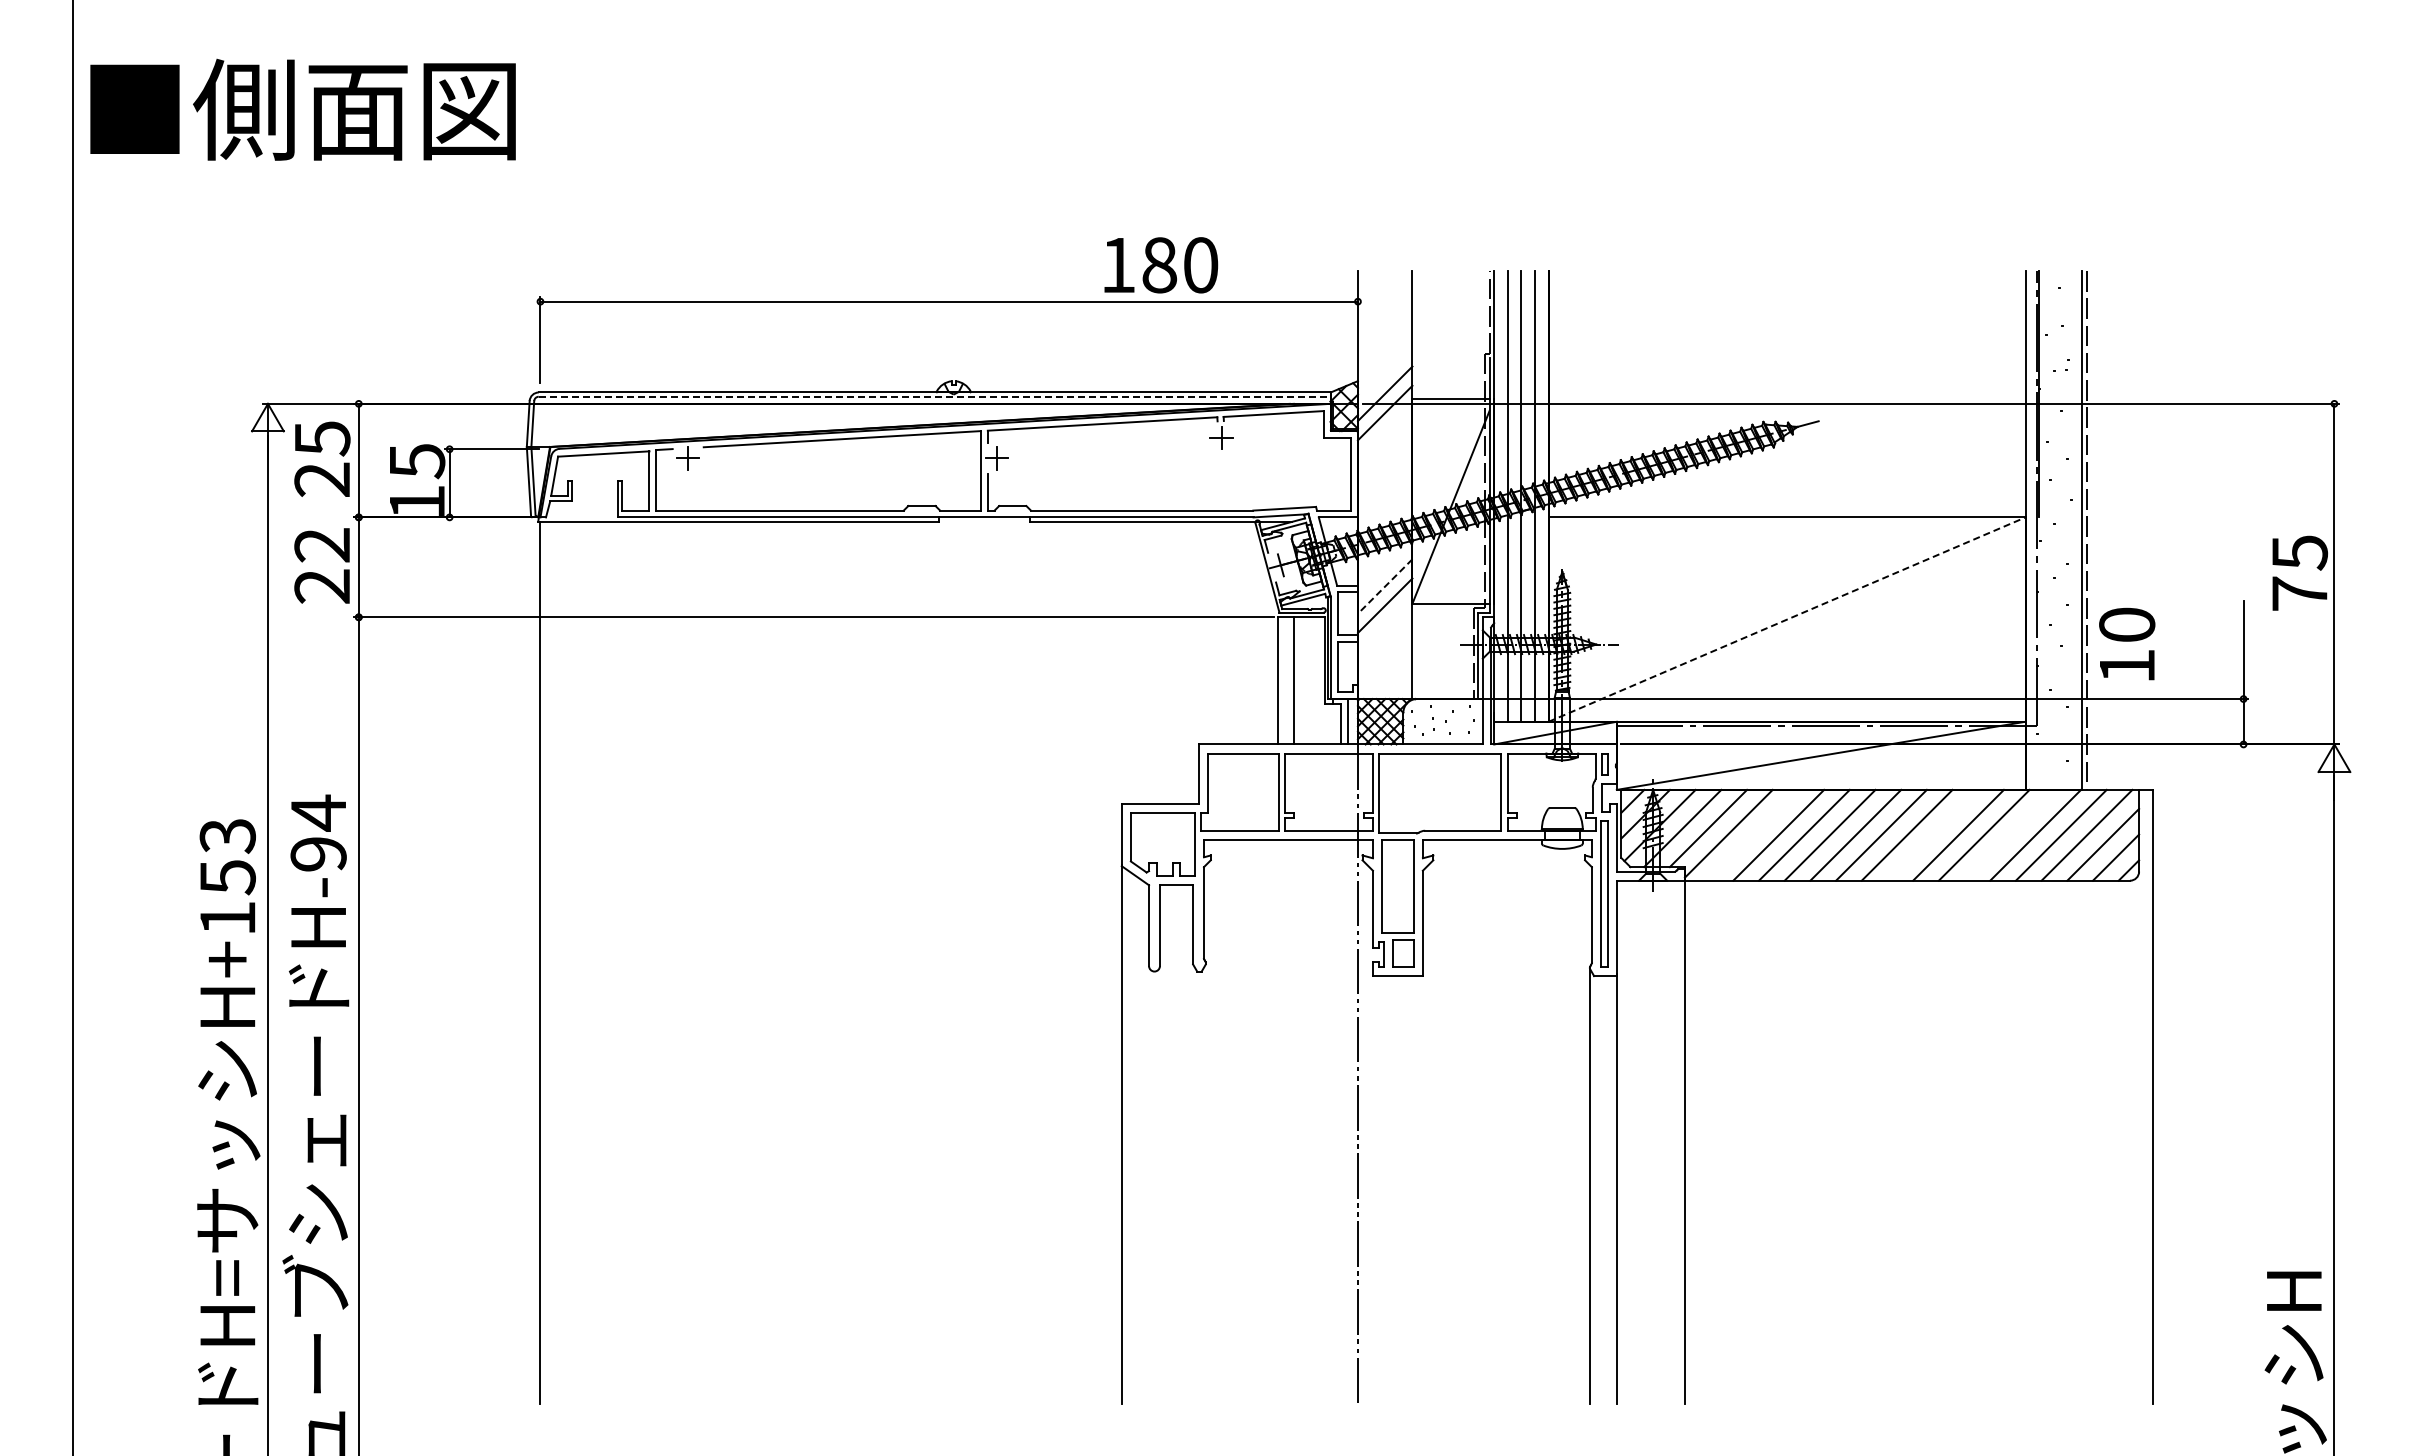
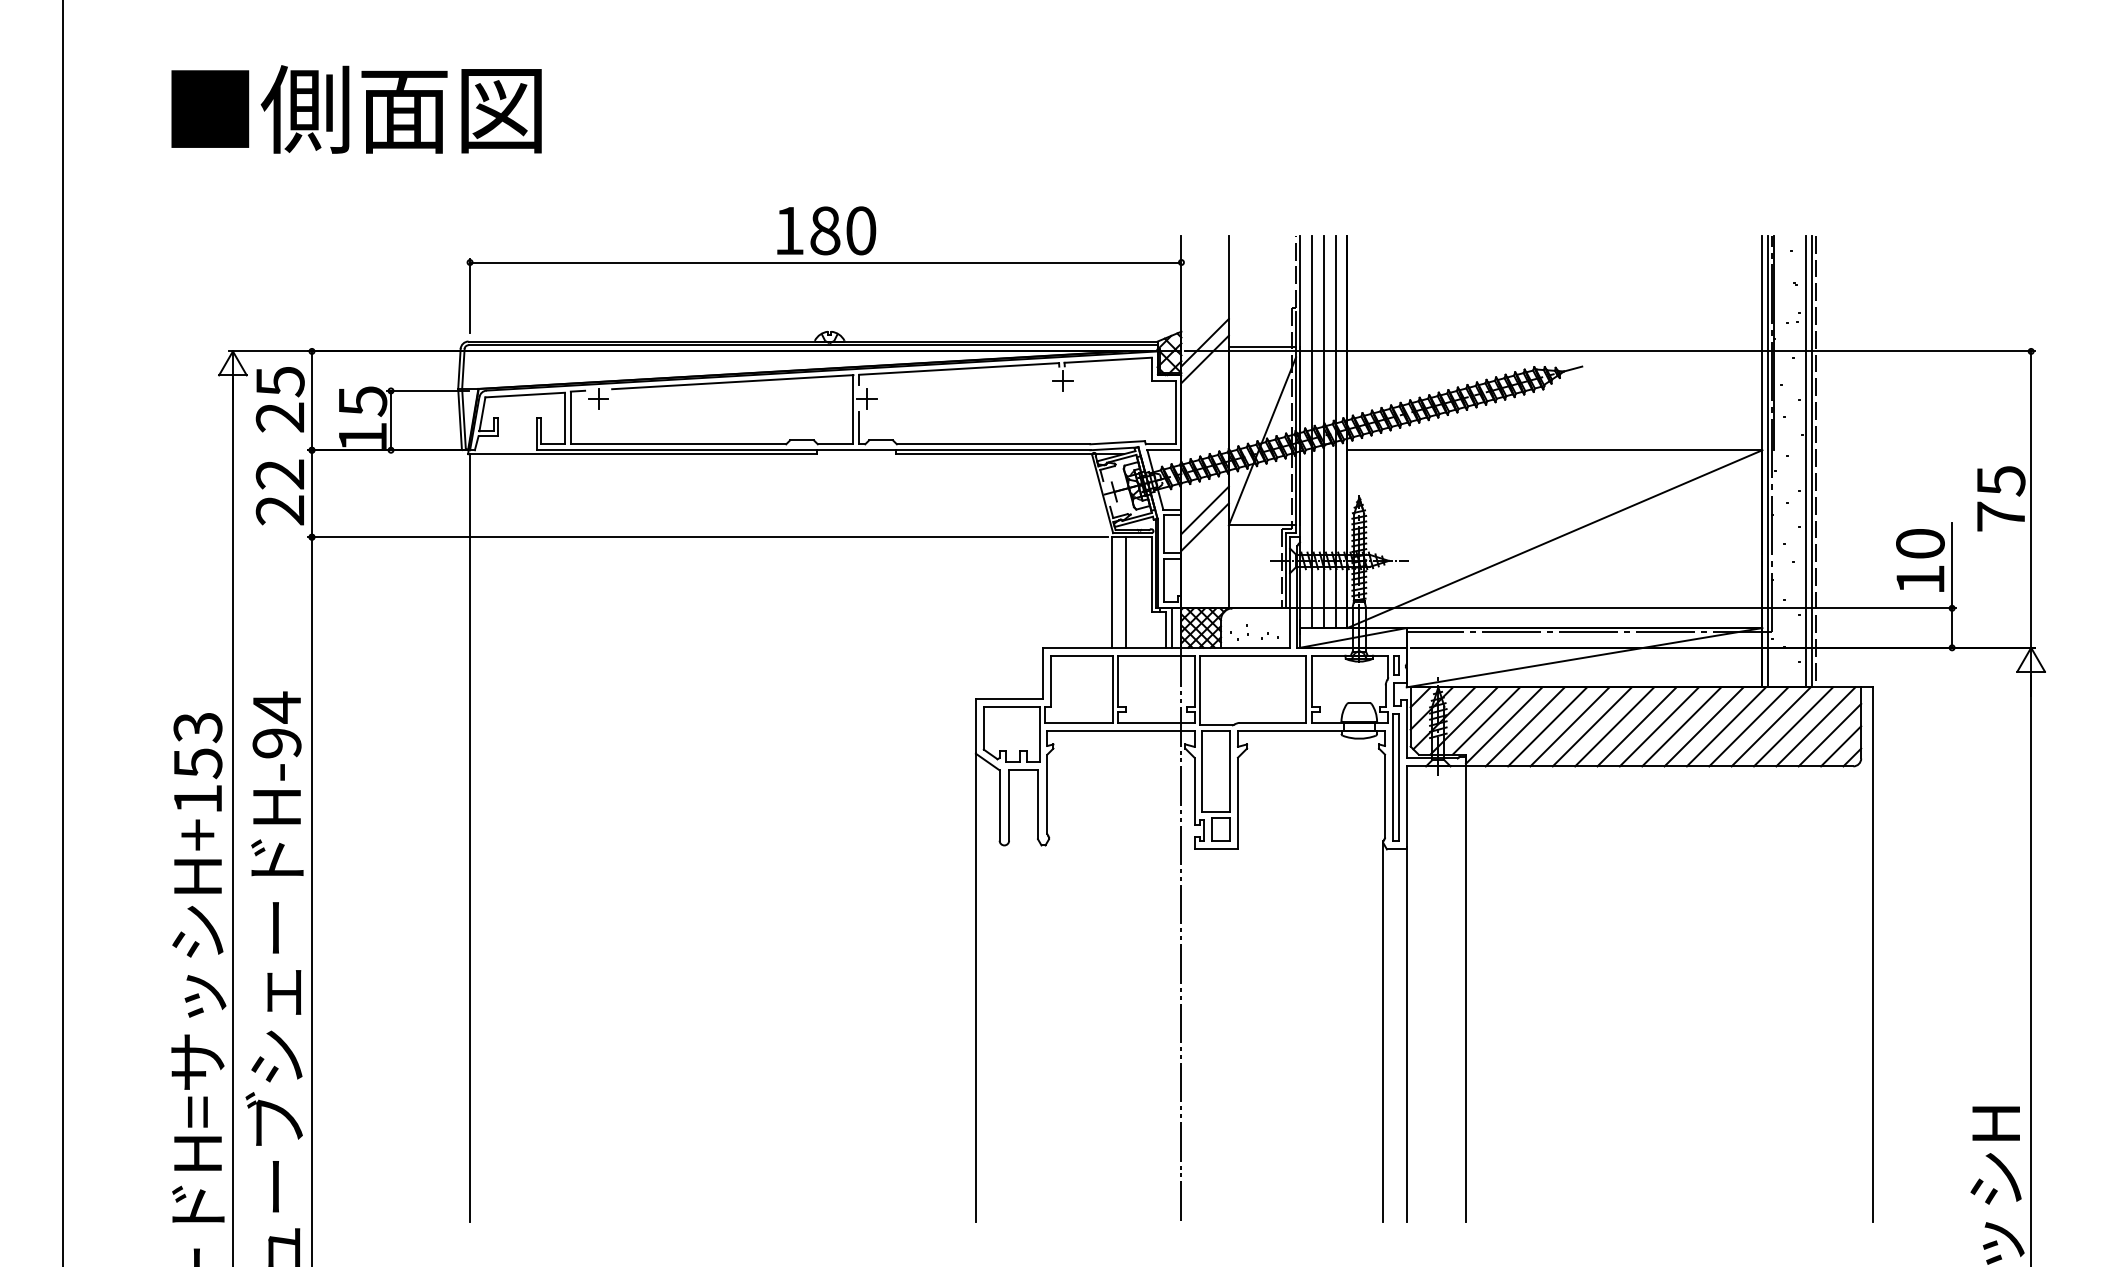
text: (302, 109) -> (356, 109), moved
text: (1161, 265) -> (826, 231), moved
line: (934, 396) -> (812, 345), dashed -> solid
line: (2032, 530) -> (1768, 461), added
line: (2075, 530) -> (1805, 461), added
line: (1385, 586) -> (1205, 510), dashed -> solid
line: (1787, 619) -> (1555, 539), dashed -> solid
text: (2127, 643) -> (1920, 559), moved
line: (1752, 834) -> (1524, 726), added
line: (1932, 834) -> (1681, 726), added
line: (2009, 834) -> (1748, 726), added

